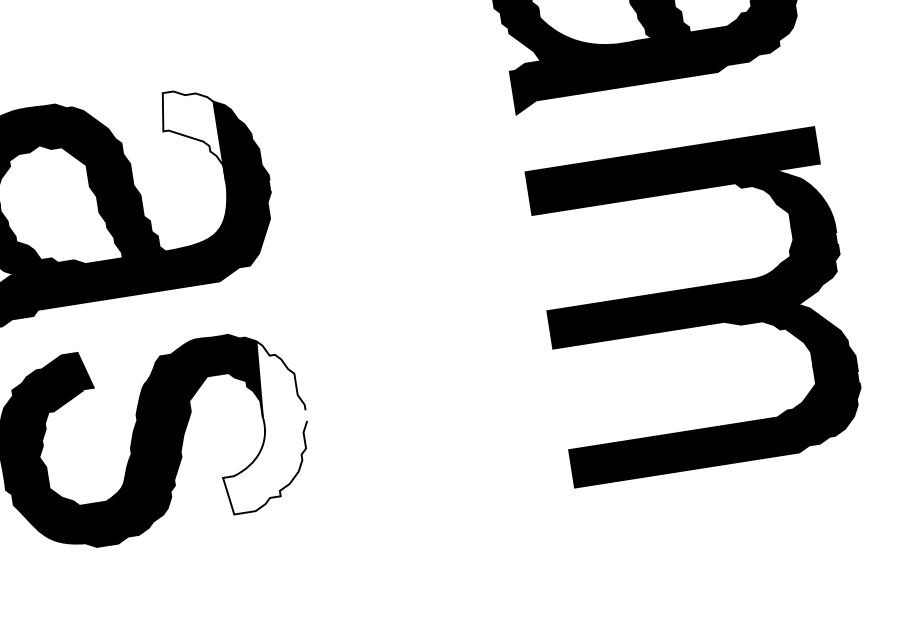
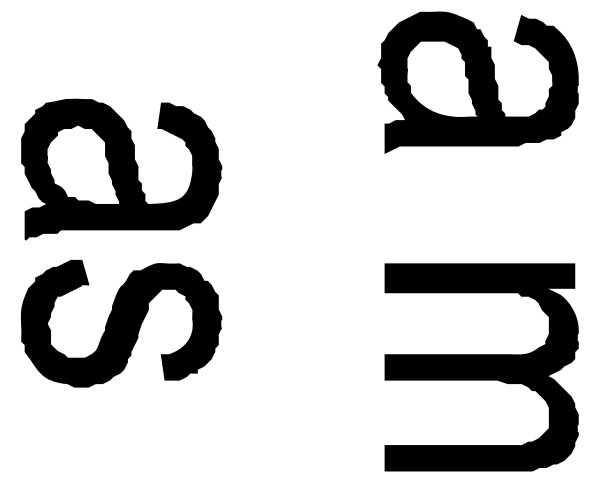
fill: (191, 137) -> (175, 134), added
part: (697, 307) -> (481, 367), moved
fill: (261, 425) -> (191, 325), added

